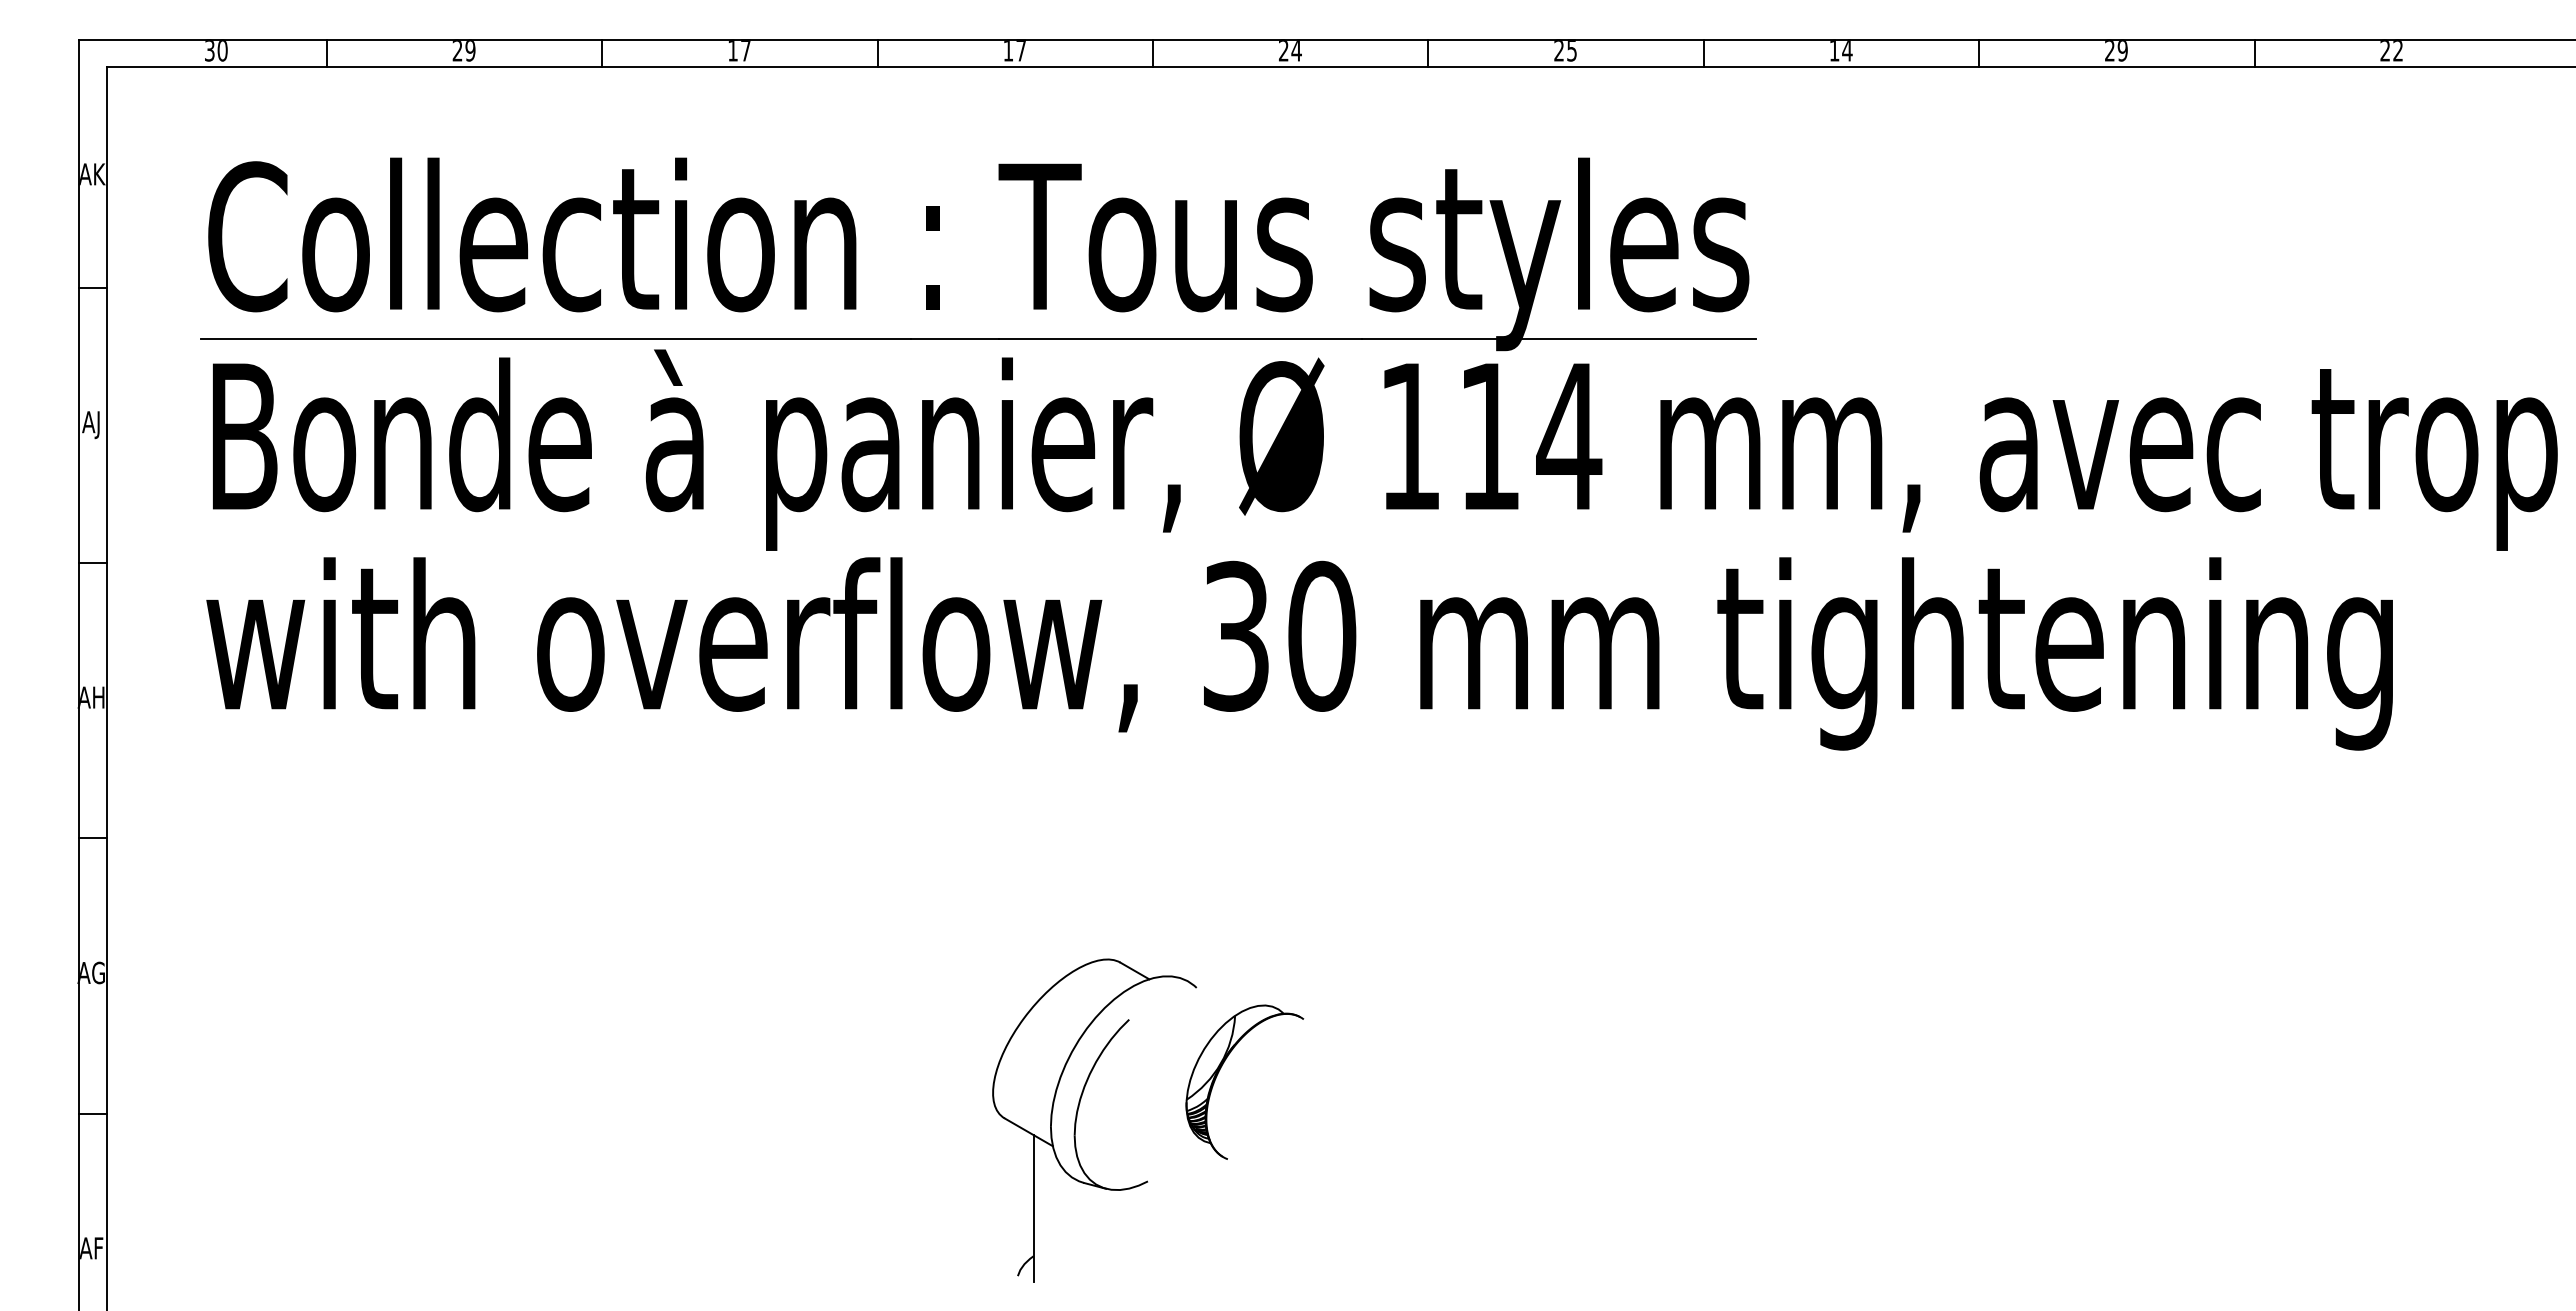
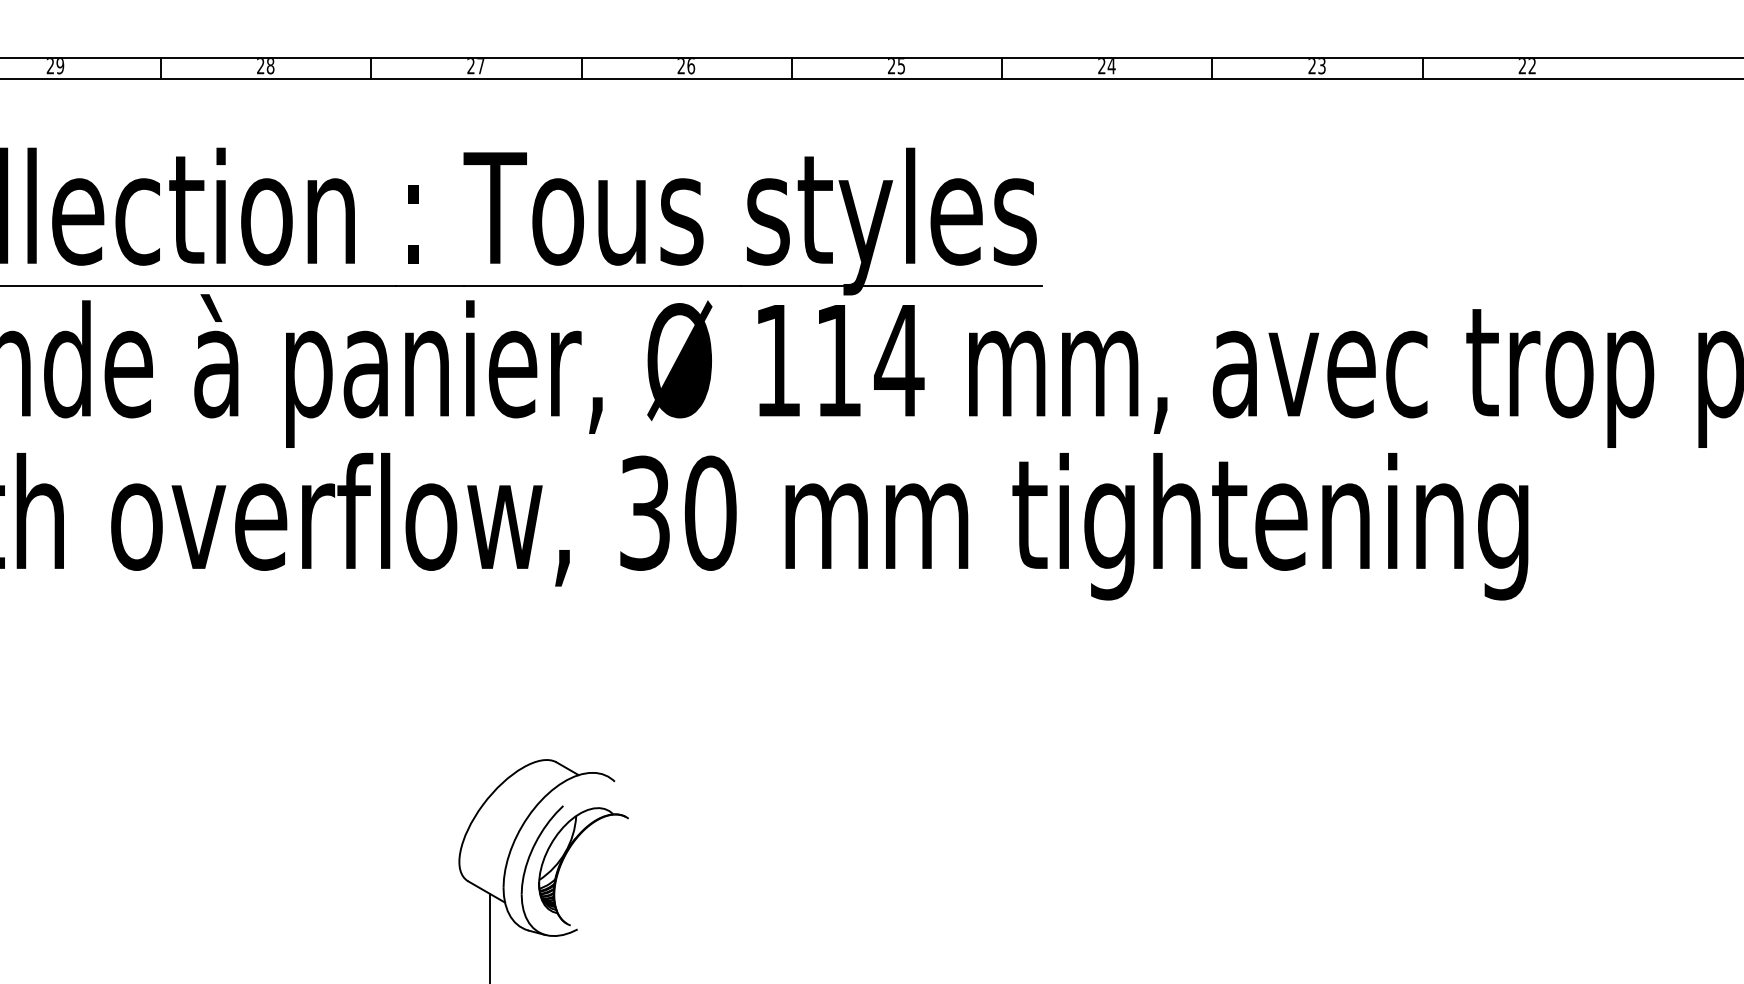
text: (739, 51) -> (265, 66), 17 -> 28
text: (1007, 51) -> (470, 66), 17 -> 27
text: (1296, 51) -> (691, 66), 24 -> 26
text: (1834, 51) -> (1101, 66), 14 -> 24
text: (2122, 51) -> (1321, 66), 29 -> 23
part: (1220, 1070) -> (565, 857), moved

